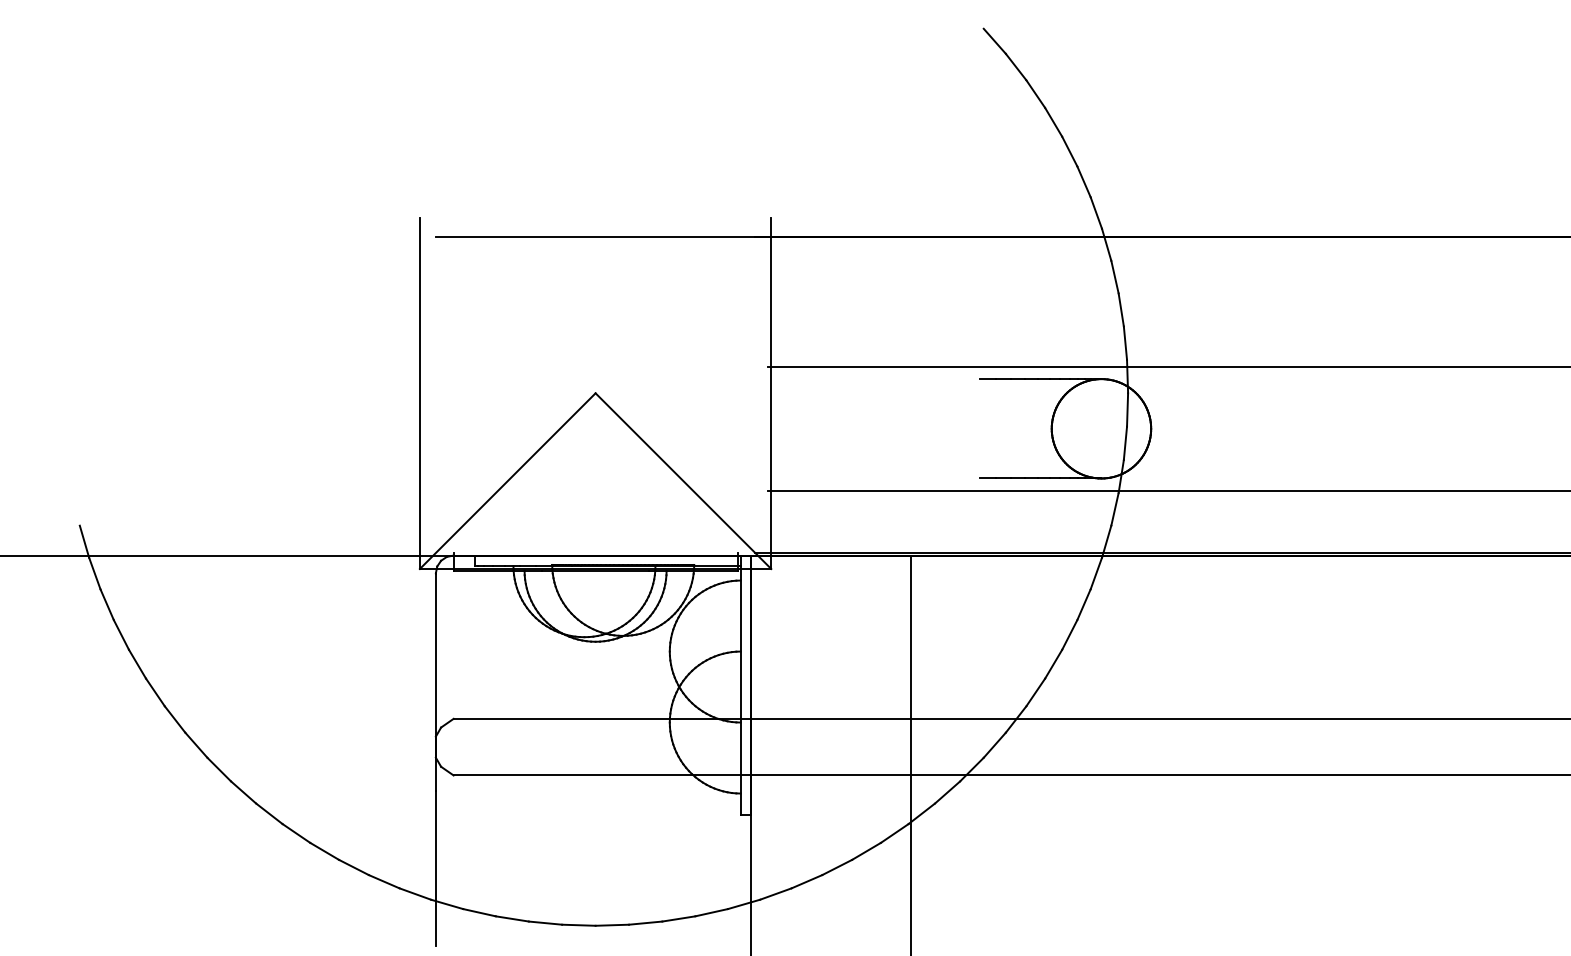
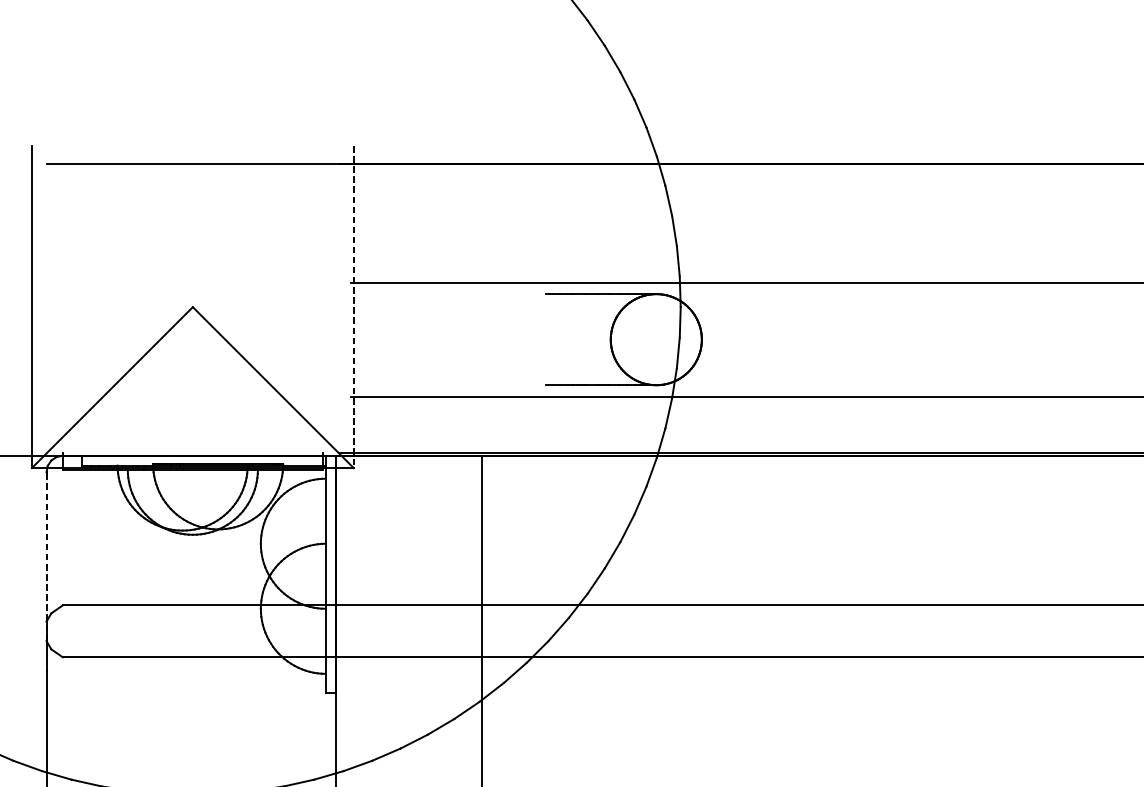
line: (771, 393) -> (354, 307), solid -> dashed
line: (435, 665) -> (46, 556), solid -> dashed

